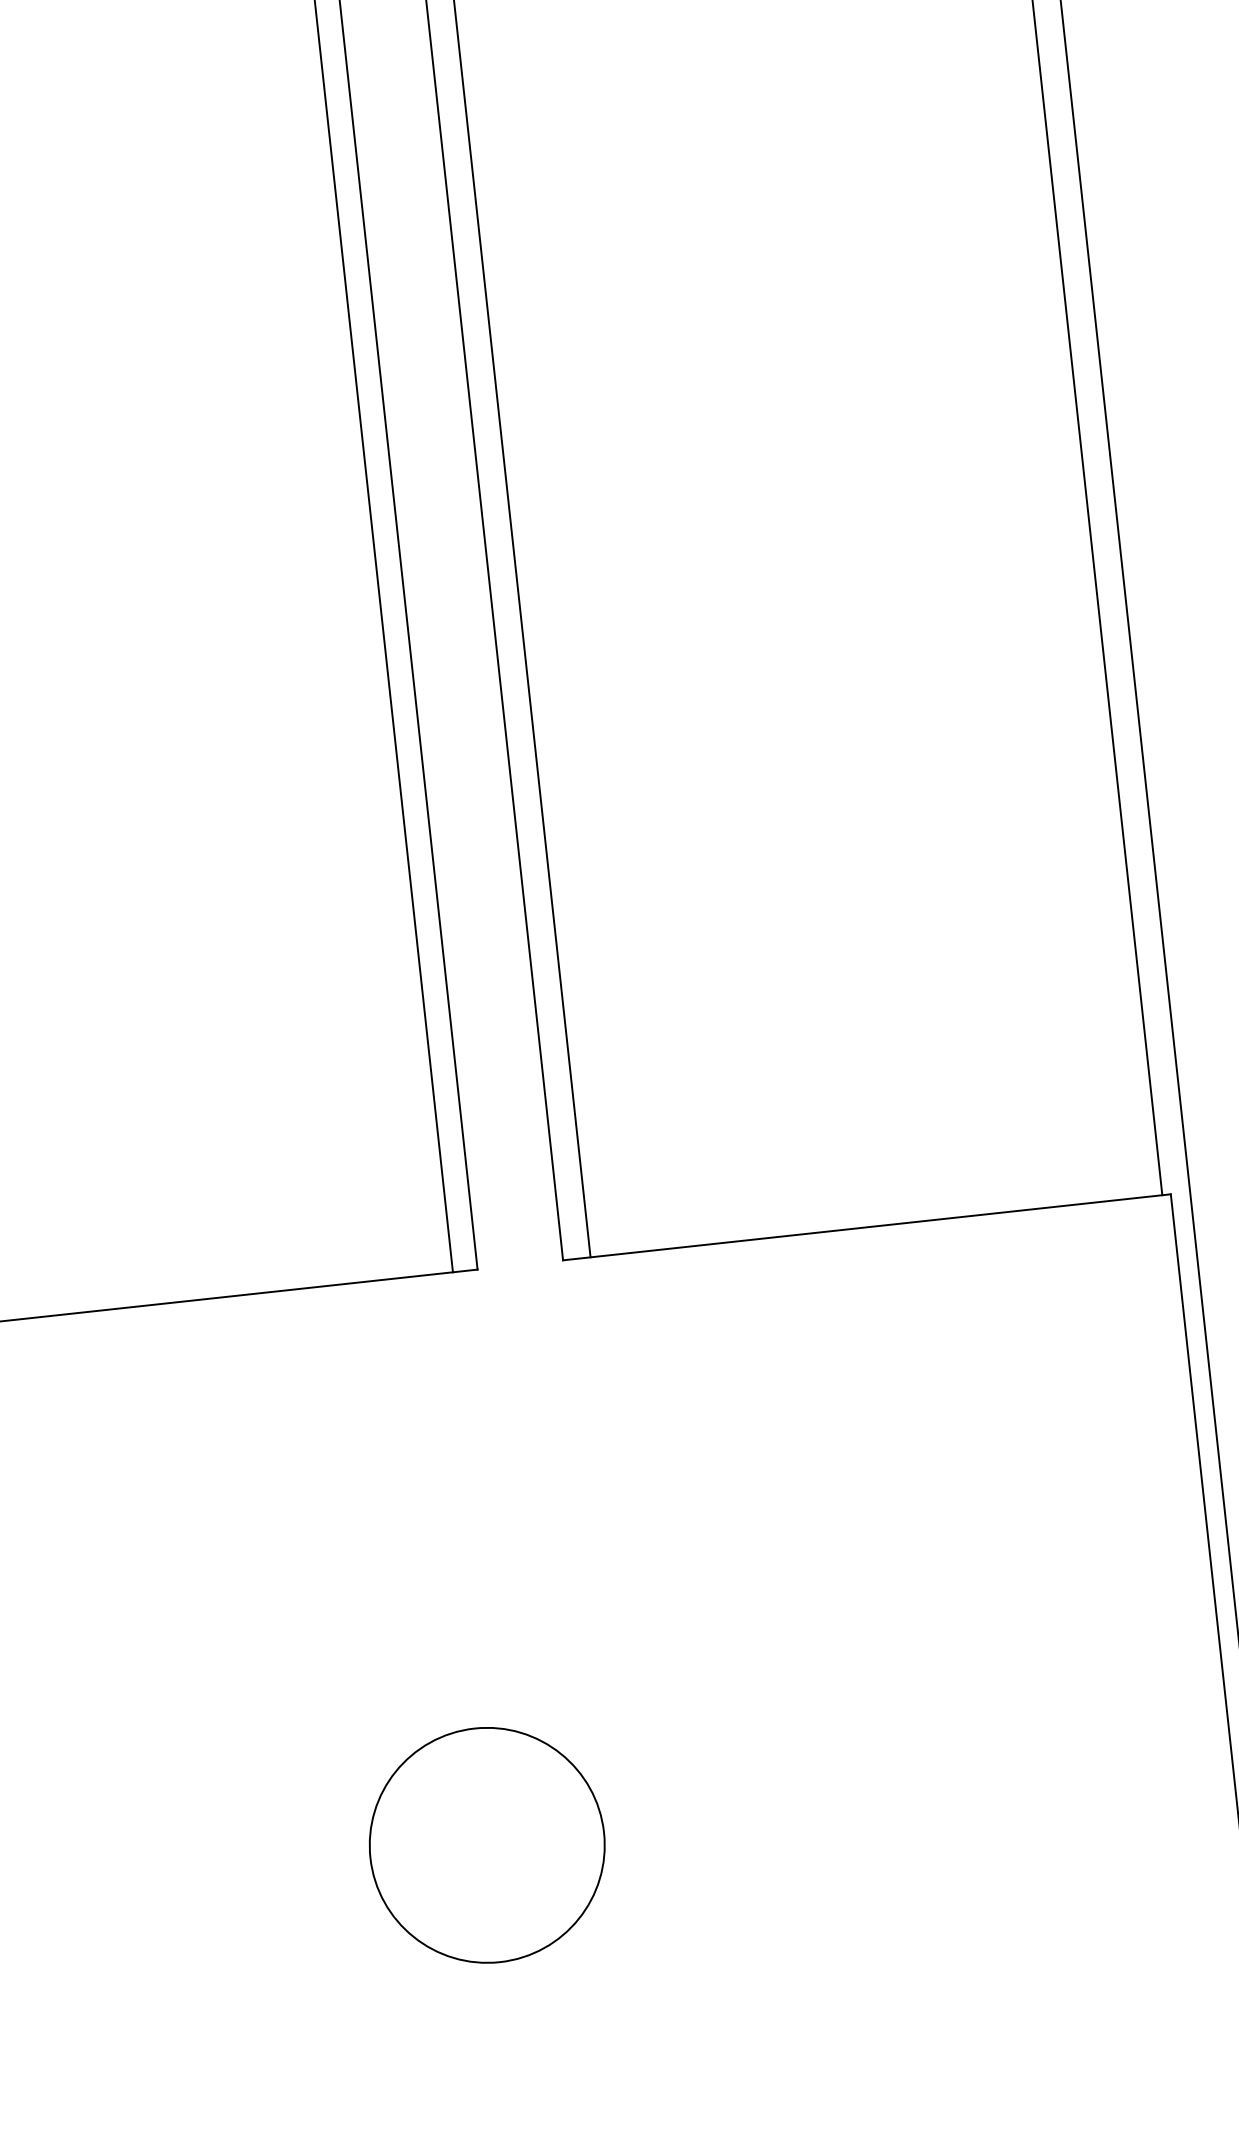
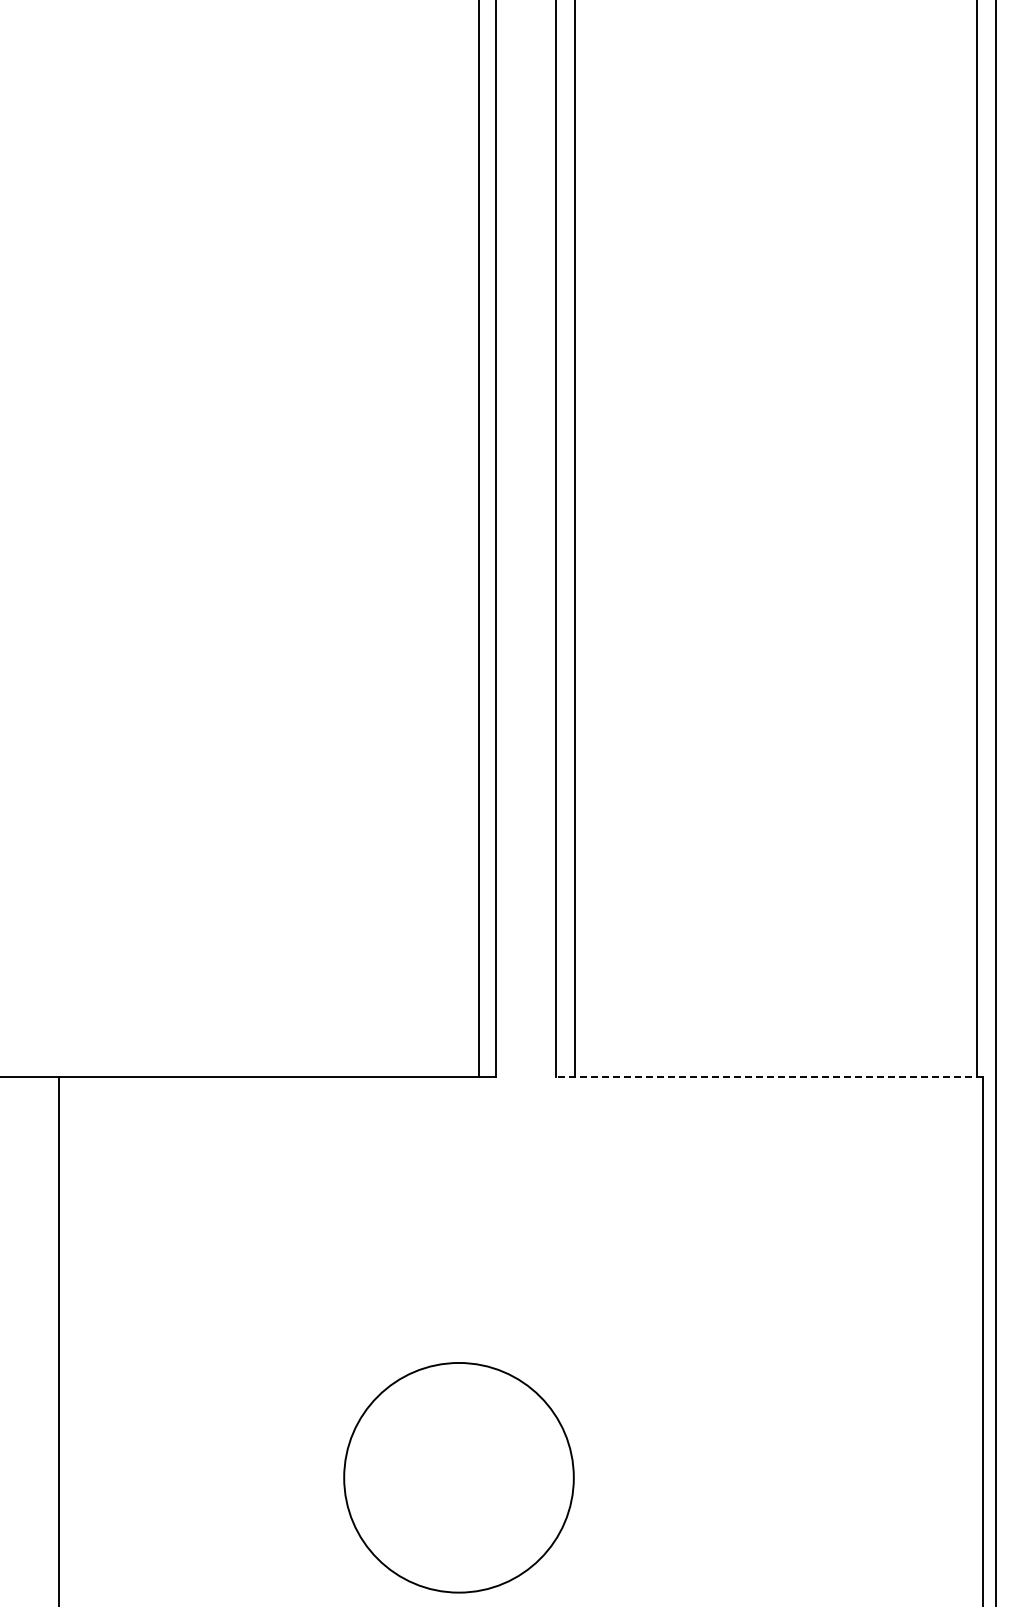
line: (865, 1227) -> (768, 1077), solid -> dashed
circle: (487, 1845) -> (459, 1477), size x1.4

